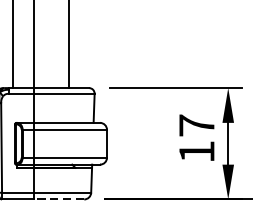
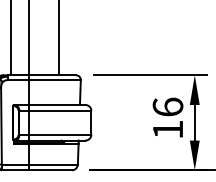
text: (196, 124) -> (167, 106), 17 -> 16
line: (57, 199) -> (49, 170), dashed -> solid

